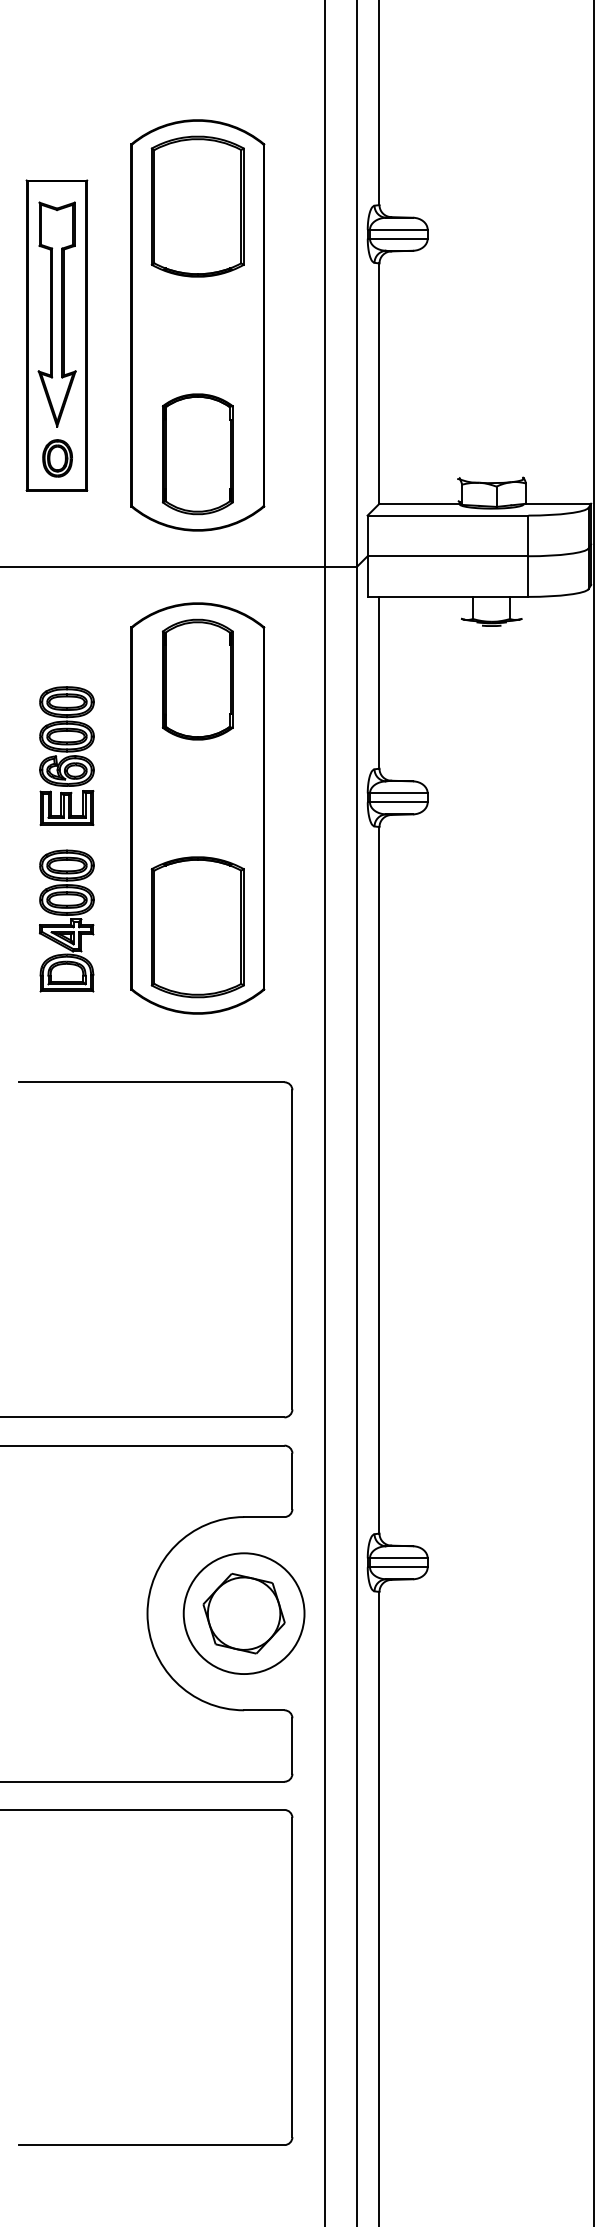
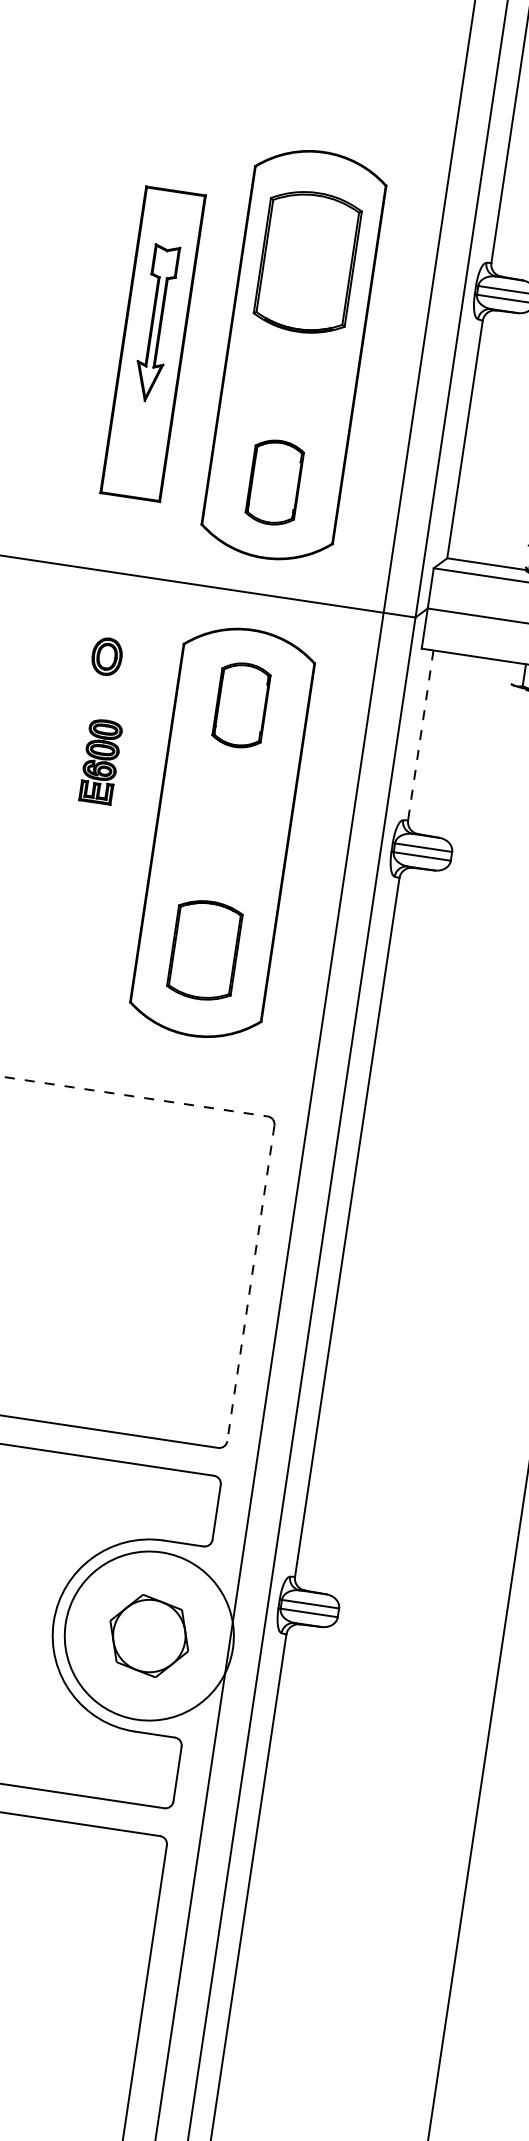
part: (197, 206) -> (307, 262), moved
part: (56, 314) -> (155, 323), size x0.7
part: (197, 454) -> (274, 482), size x0.7
part: (57, 458) -> (106, 656), moved
part: (197, 679) -> (241, 705), size x0.7
line: (379, 682) -> (420, 735), solid -> dashed
part: (66, 755) -> (100, 761), size x0.6
part: (66, 920) -> (76, 924), removed
part: (197, 927) -> (204, 950), size x0.7
line: (151, 1082) -> (136, 1097), solid -> dashed
line: (292, 1249) -> (251, 1283), solid -> dashed
circle: (243, 1613) -> (148, 1635), size x1.4

